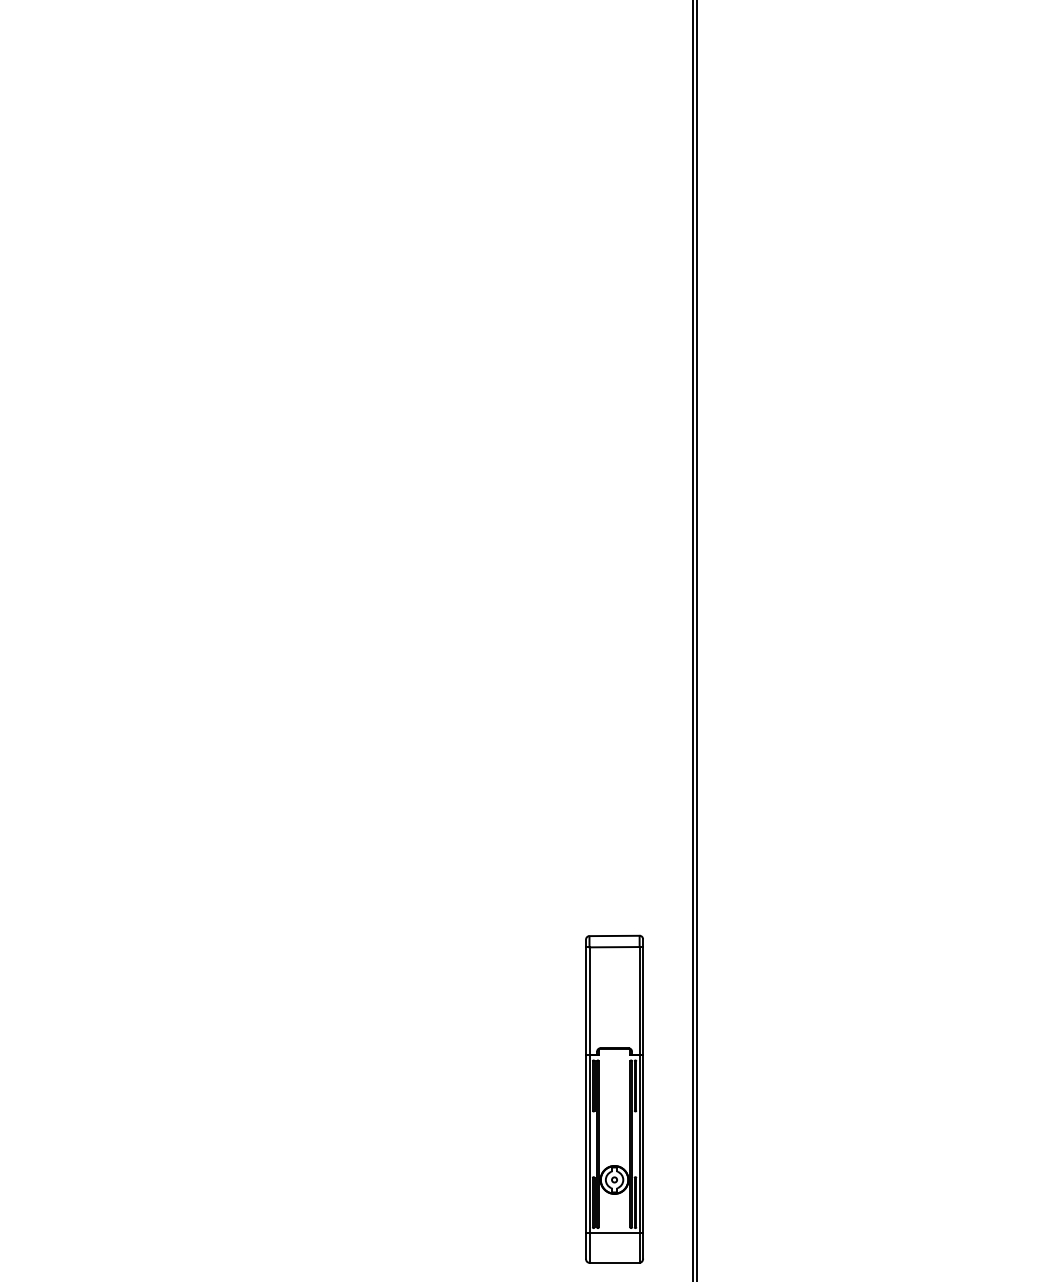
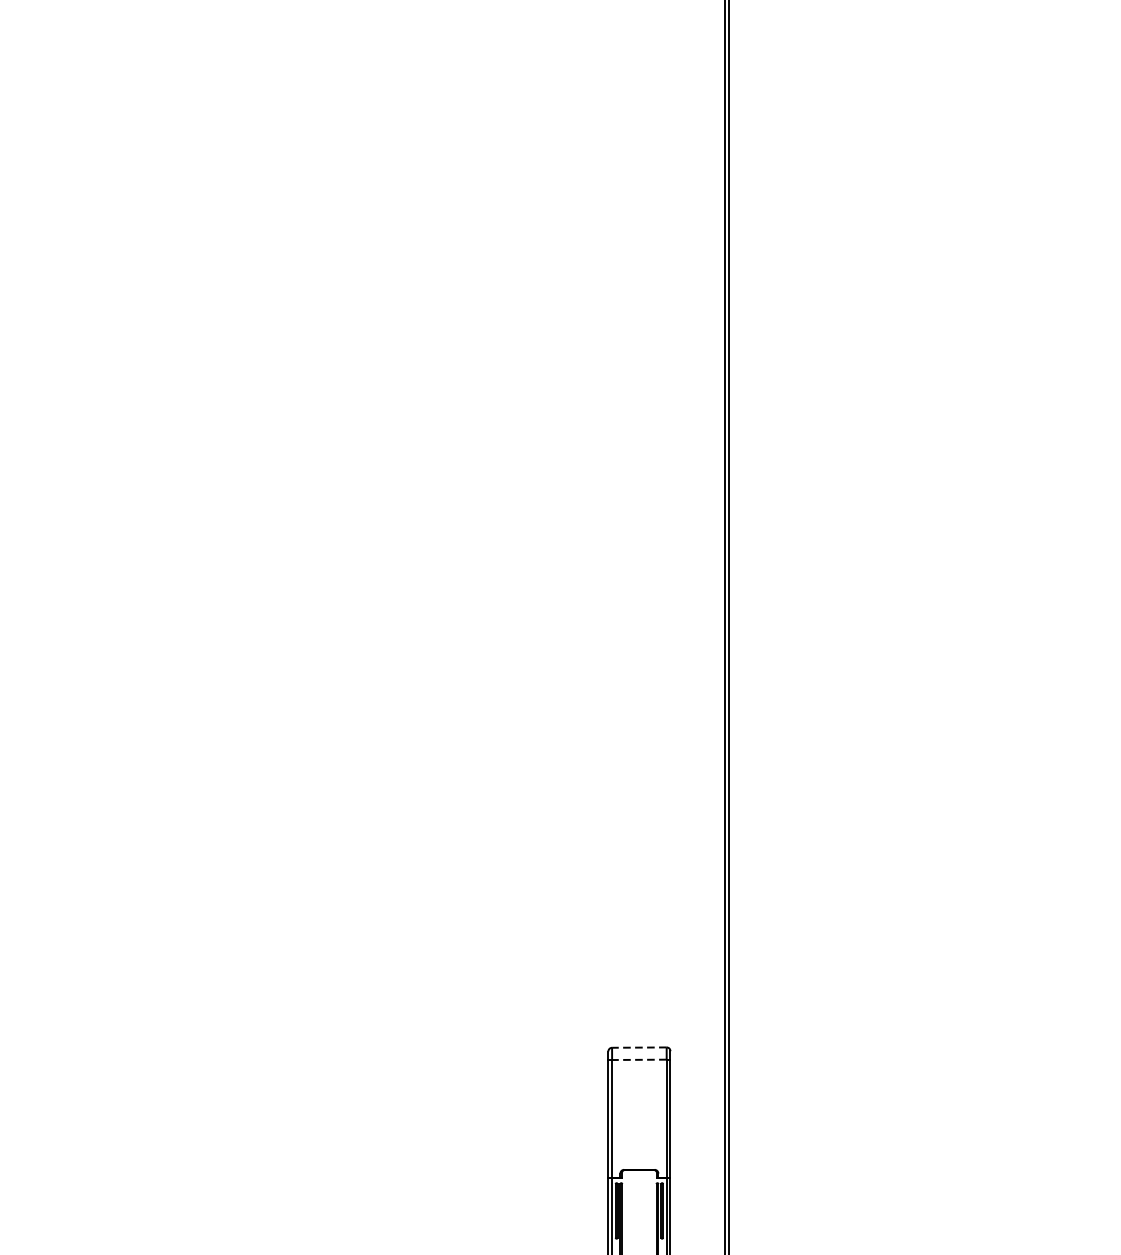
line: (614, 935) -> (639, 1047), solid -> dashed
line: (614, 947) -> (639, 1060), solid -> dashed

